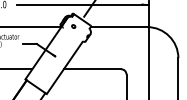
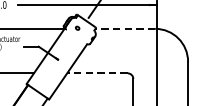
line: (118, 27) -> (124, 29), solid -> dashed
line: (92, 69) -> (97, 73), solid -> dashed

